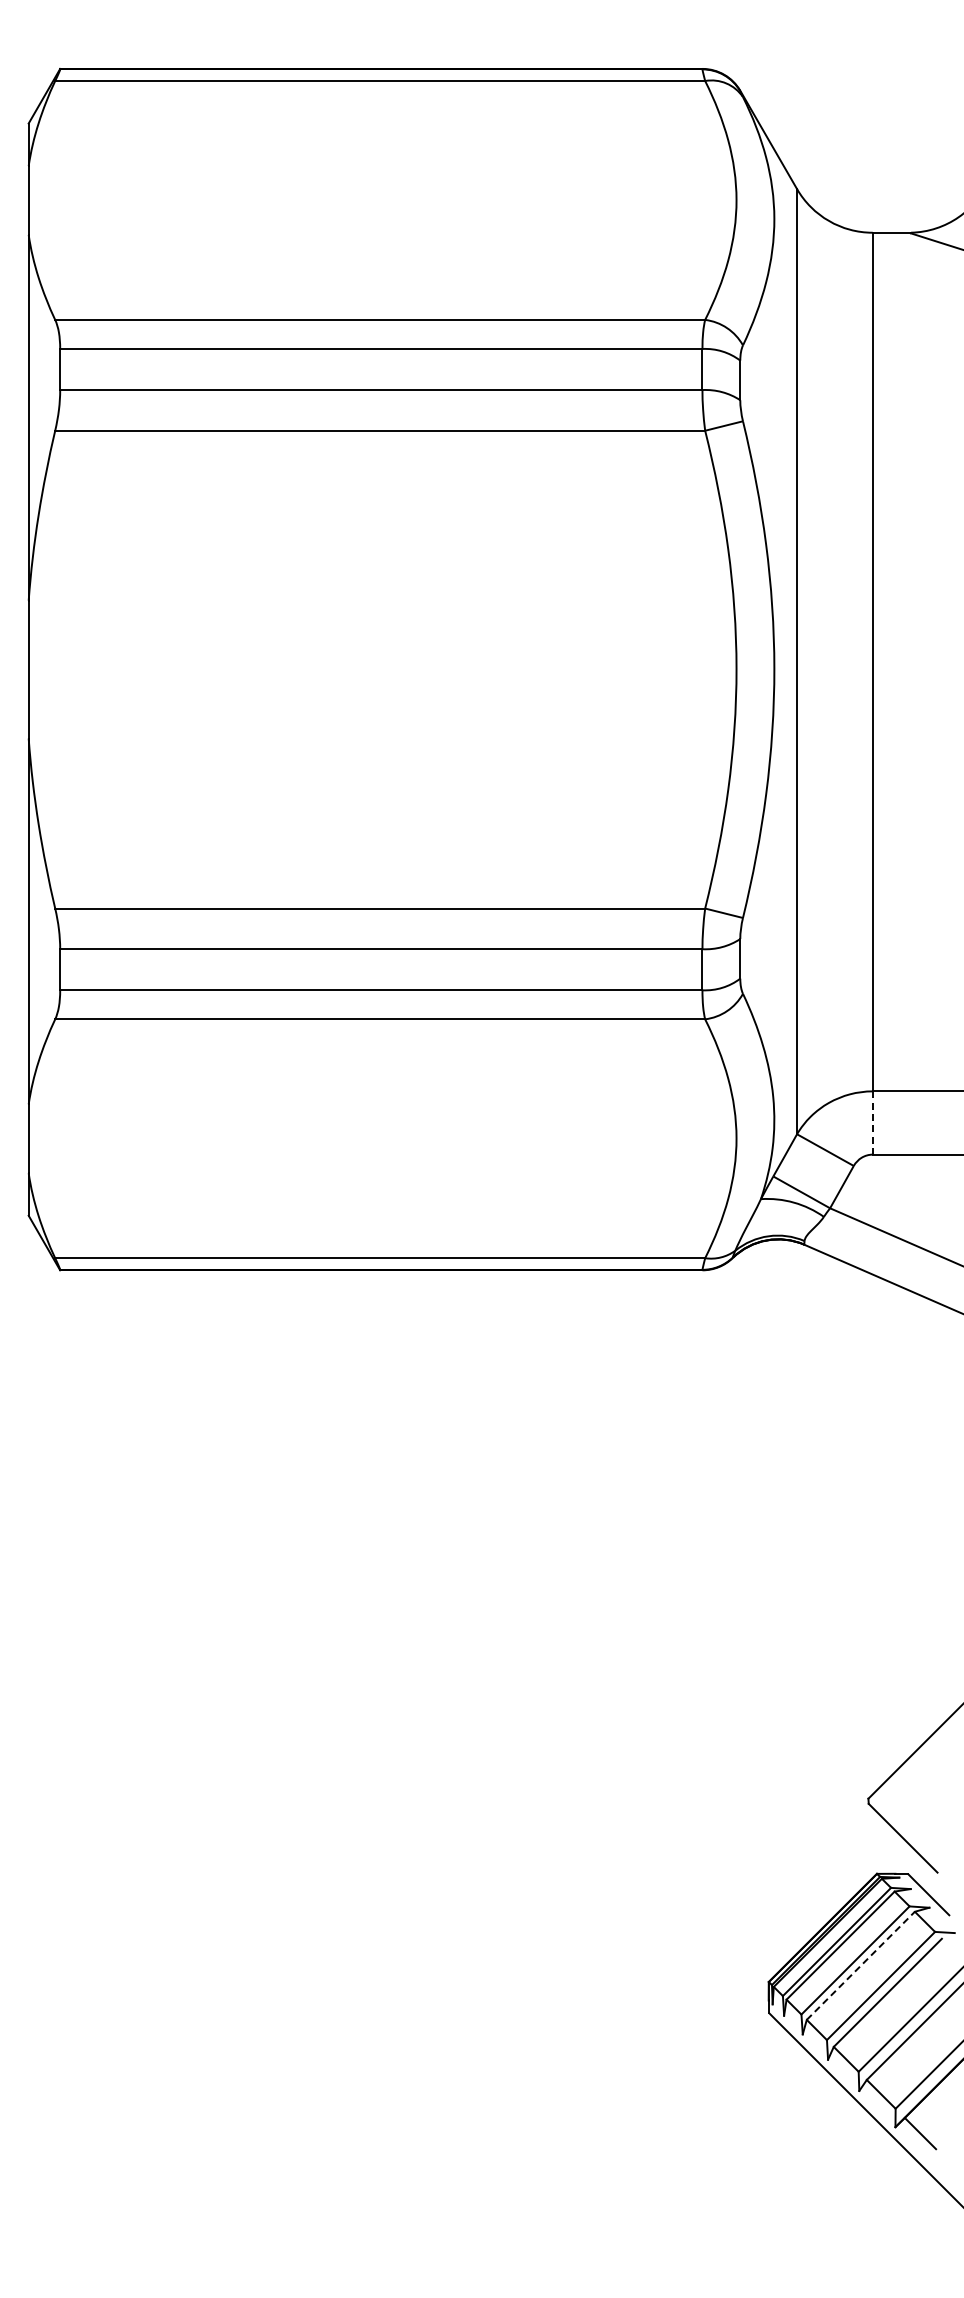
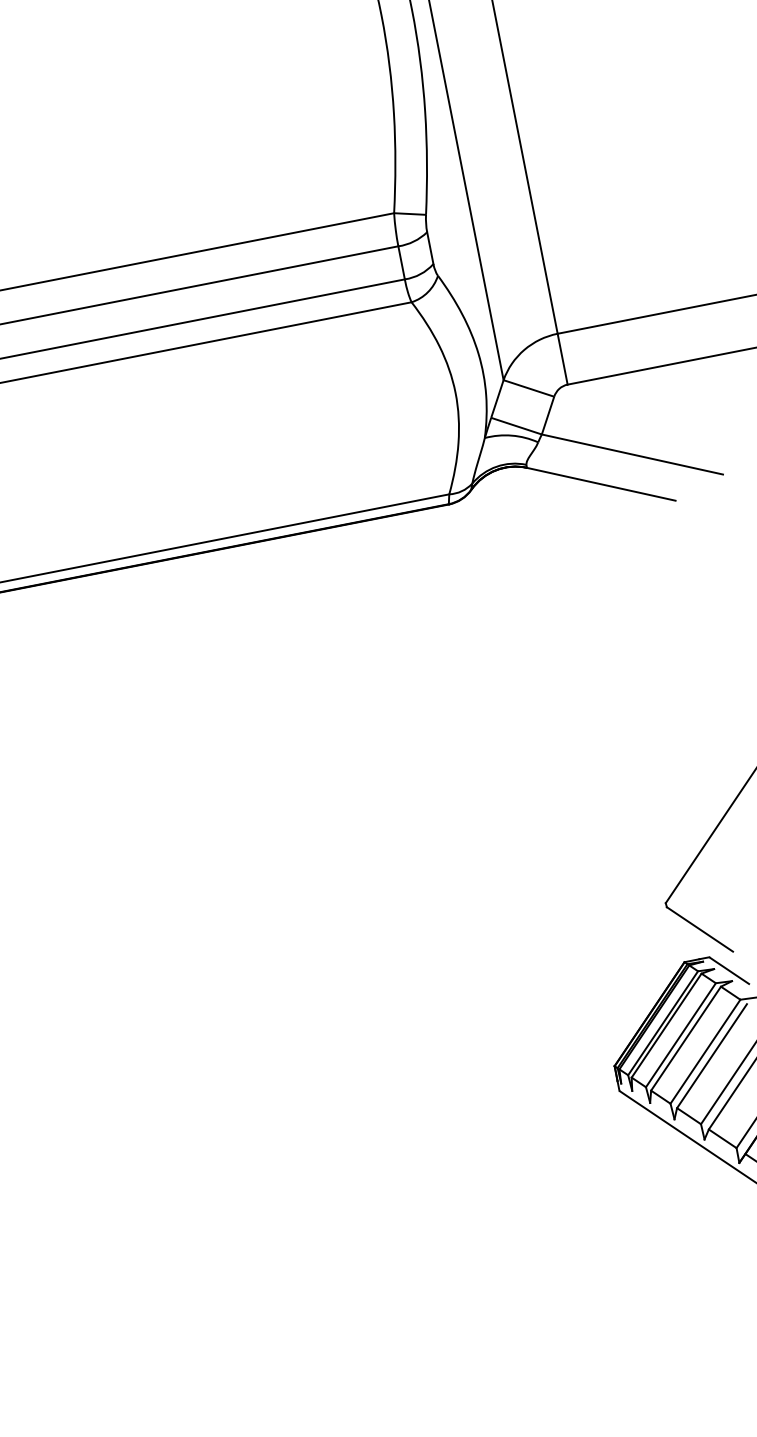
line: (872, 1123) -> (562, 359), dashed -> solid
line: (861, 1965) -> (686, 1038), dashed -> solid

